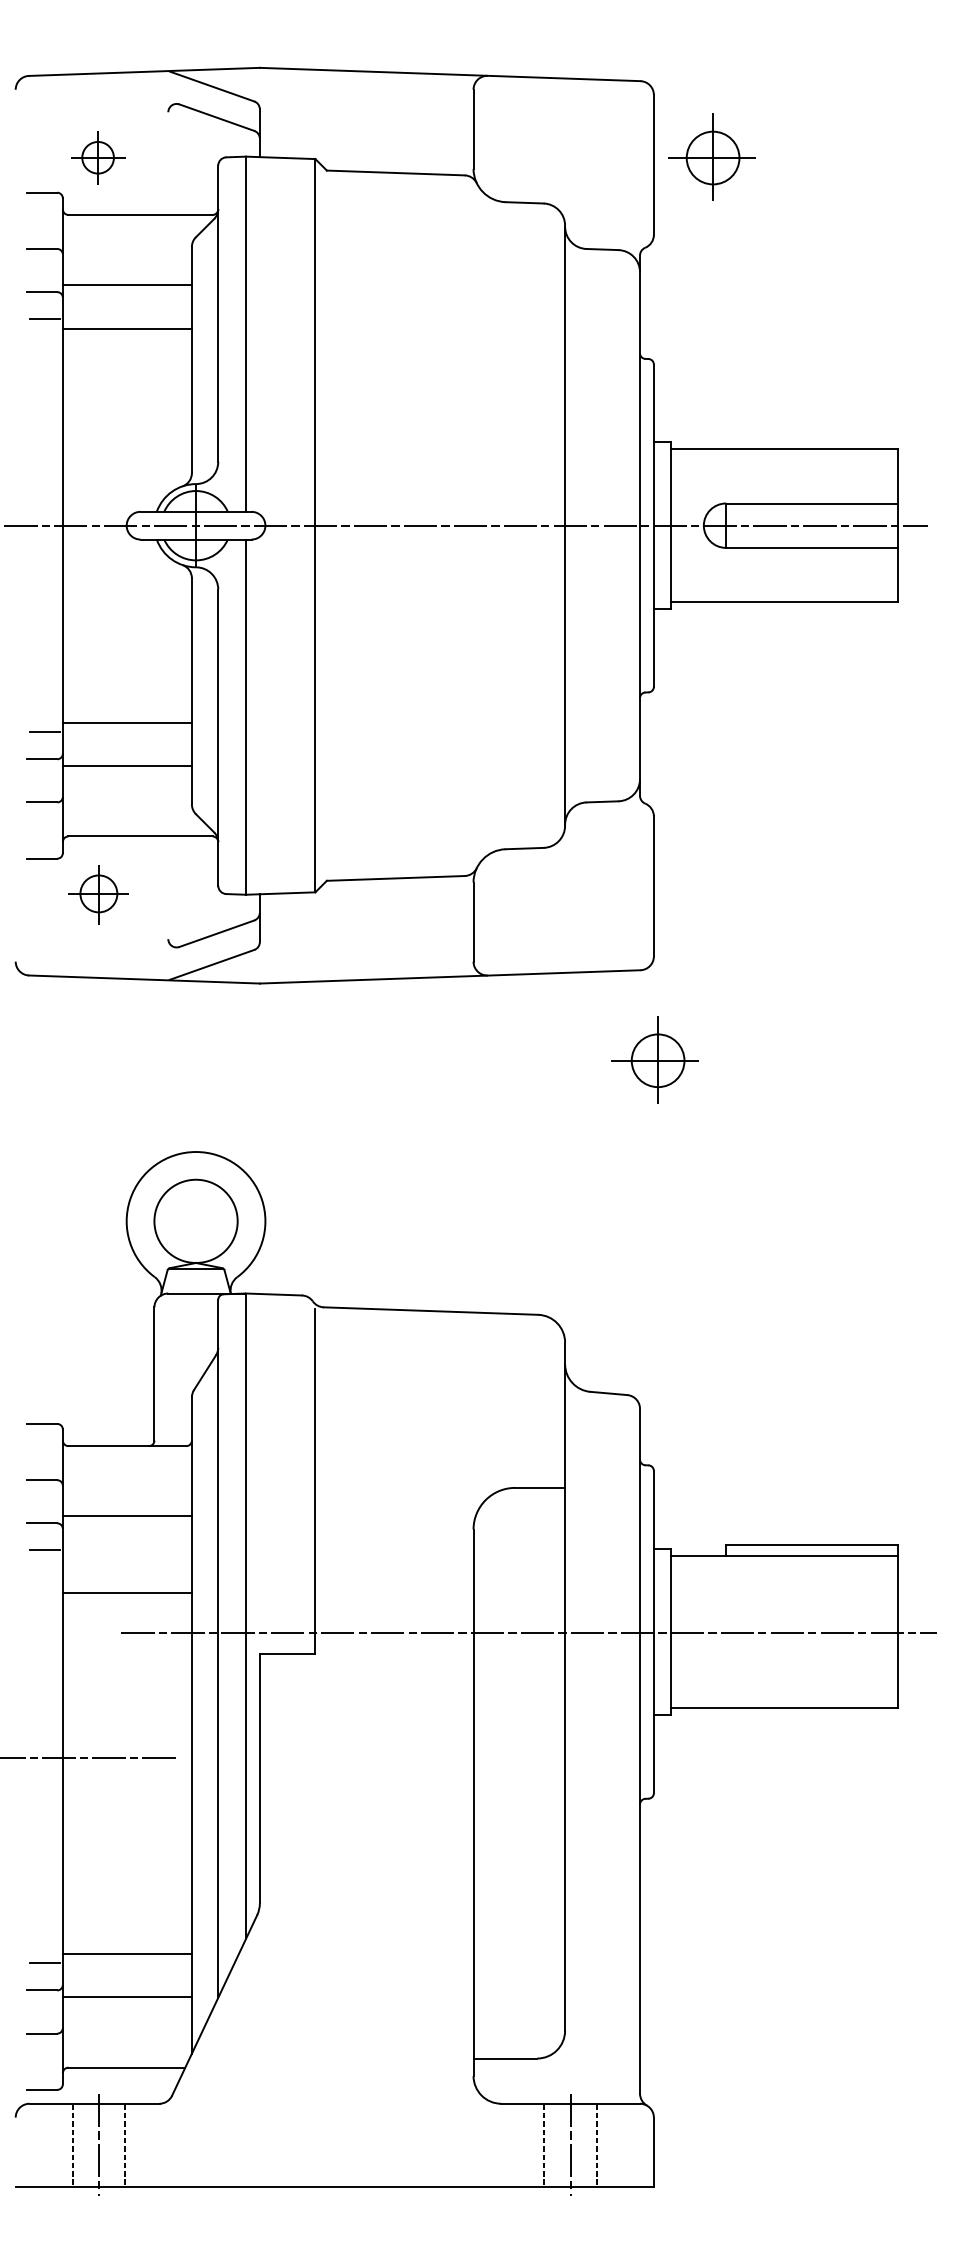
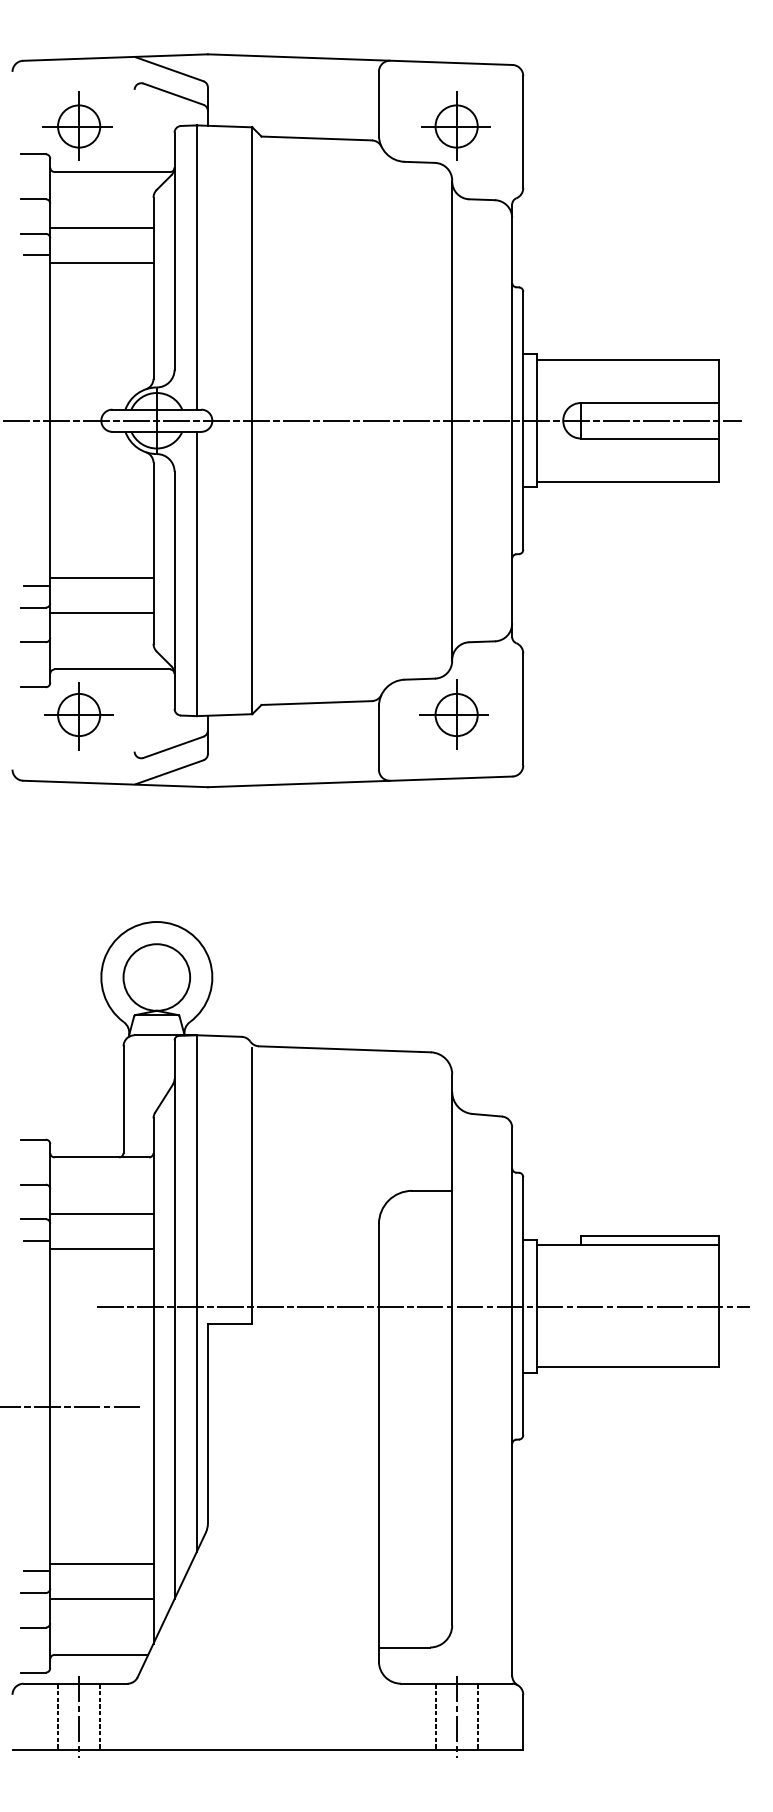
part: (96, 156) -> (77, 125), size x1.67
part: (711, 156) -> (455, 125), moved
part: (98, 895) -> (78, 716), size x1.43
part: (654, 1060) -> (453, 714), moved
line: (126, 1592) -> (101, 1248), moved

